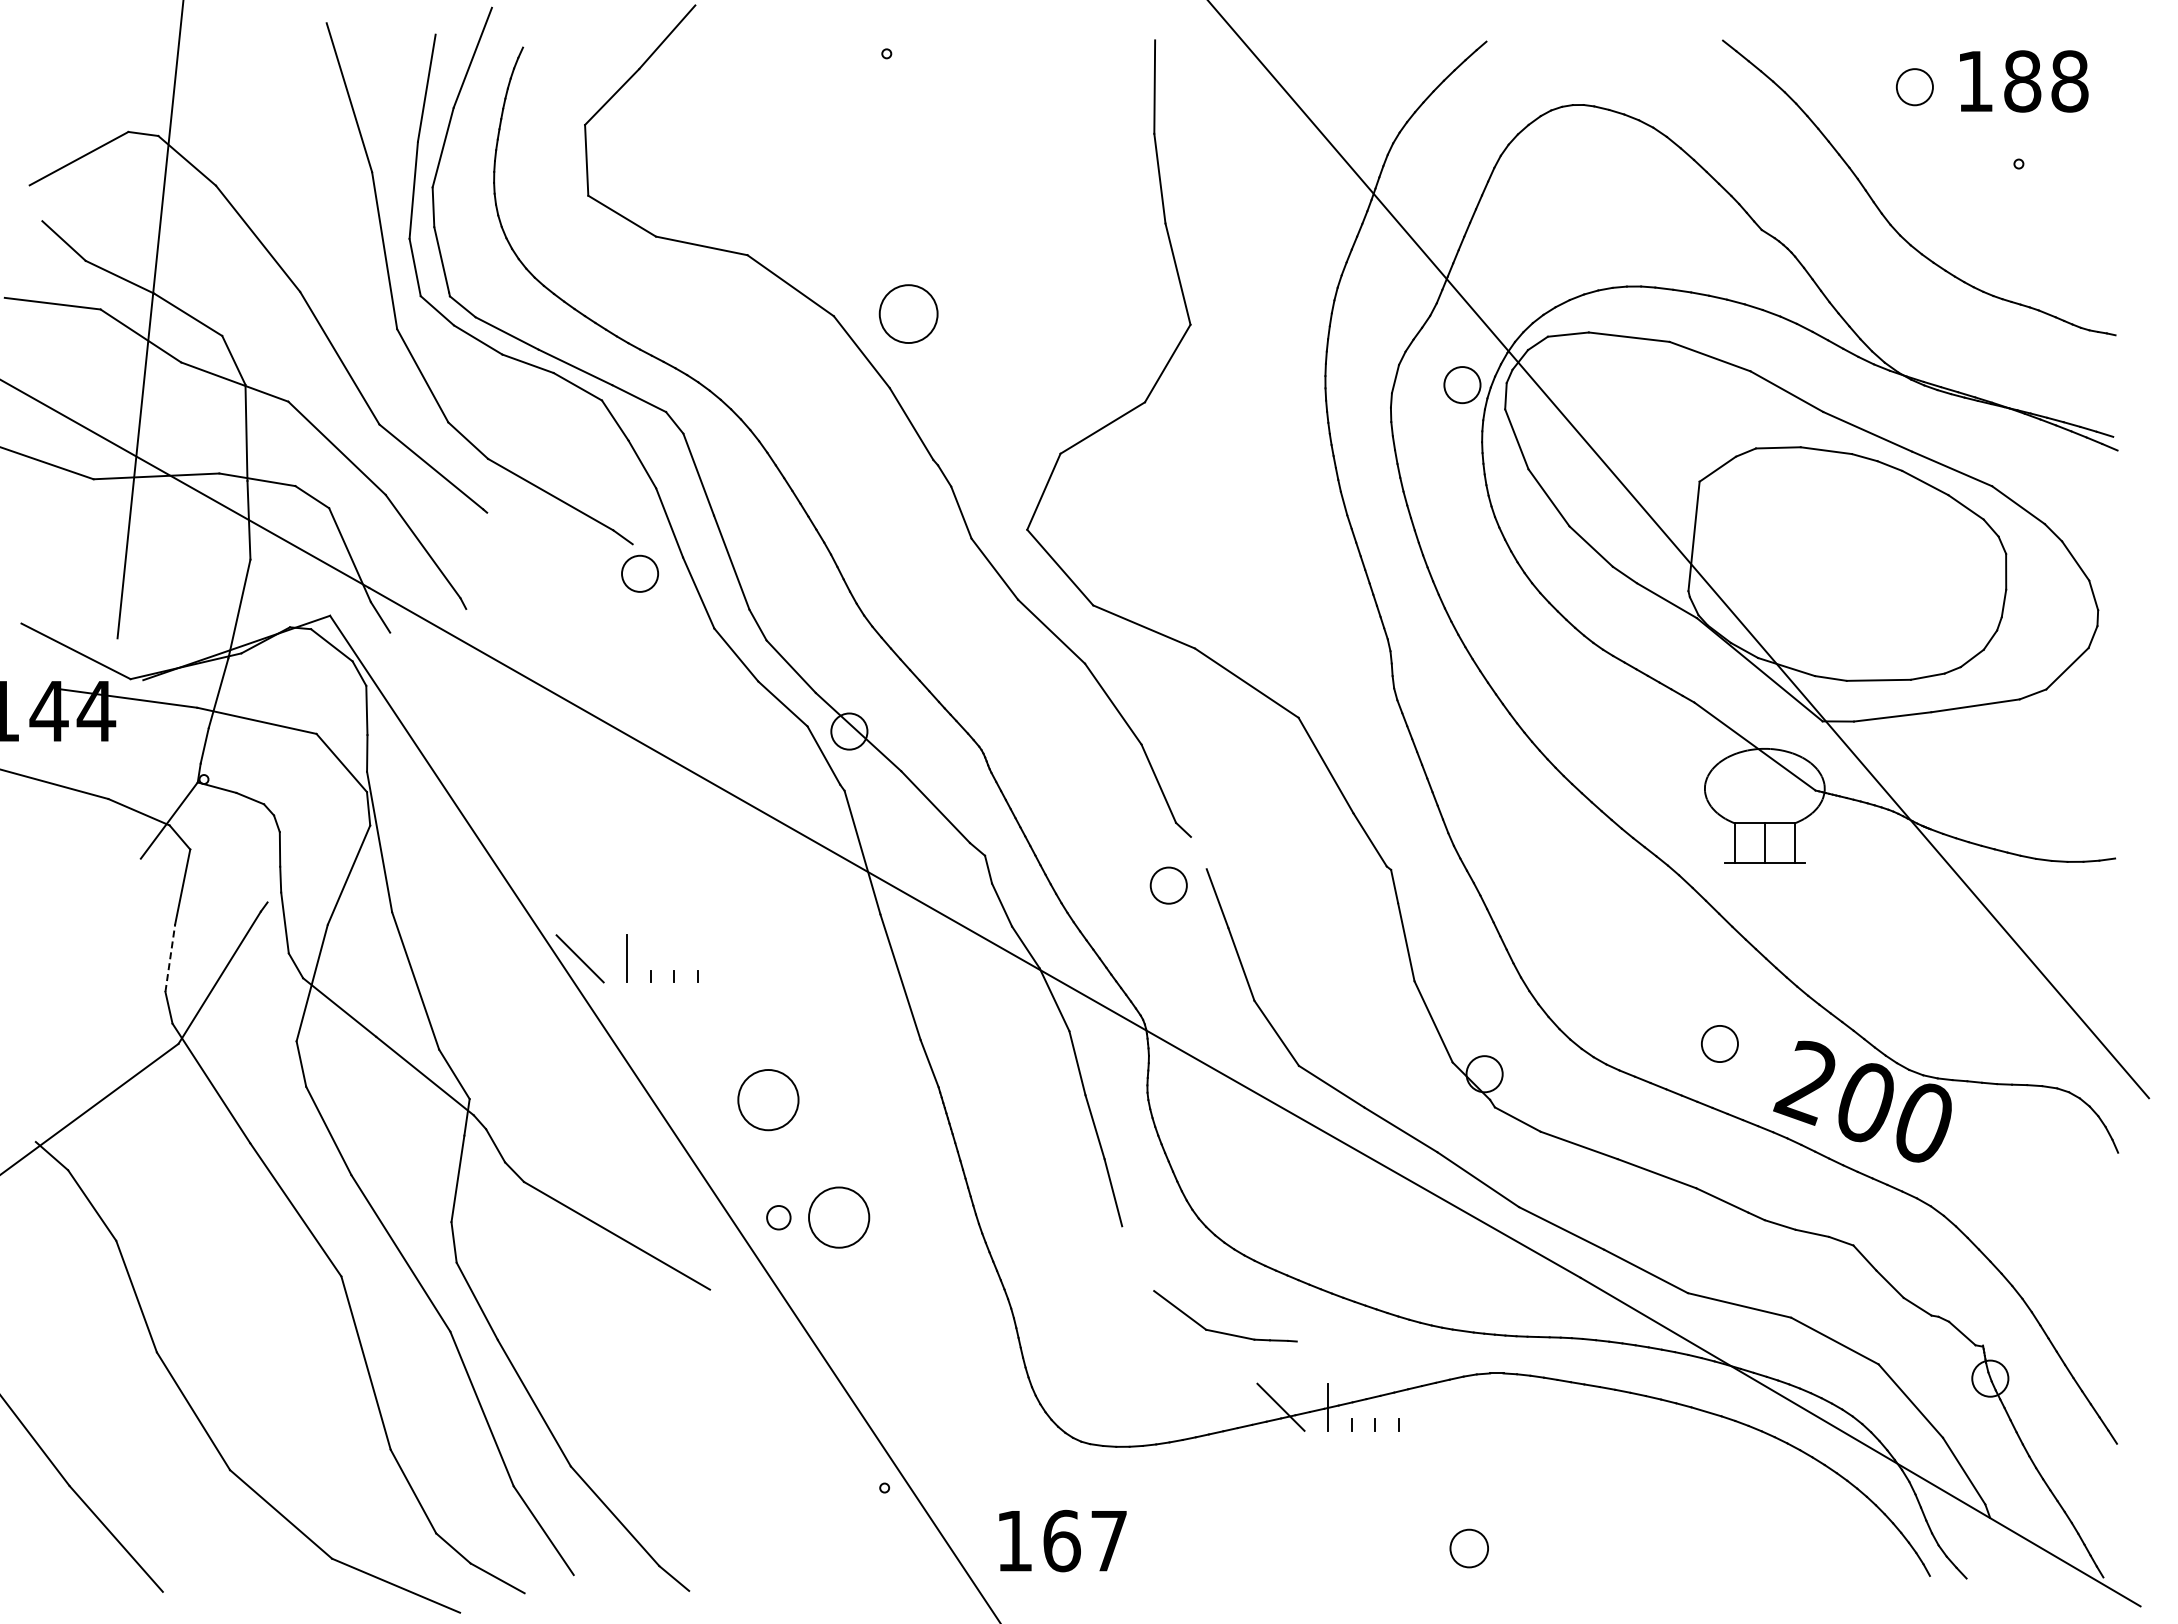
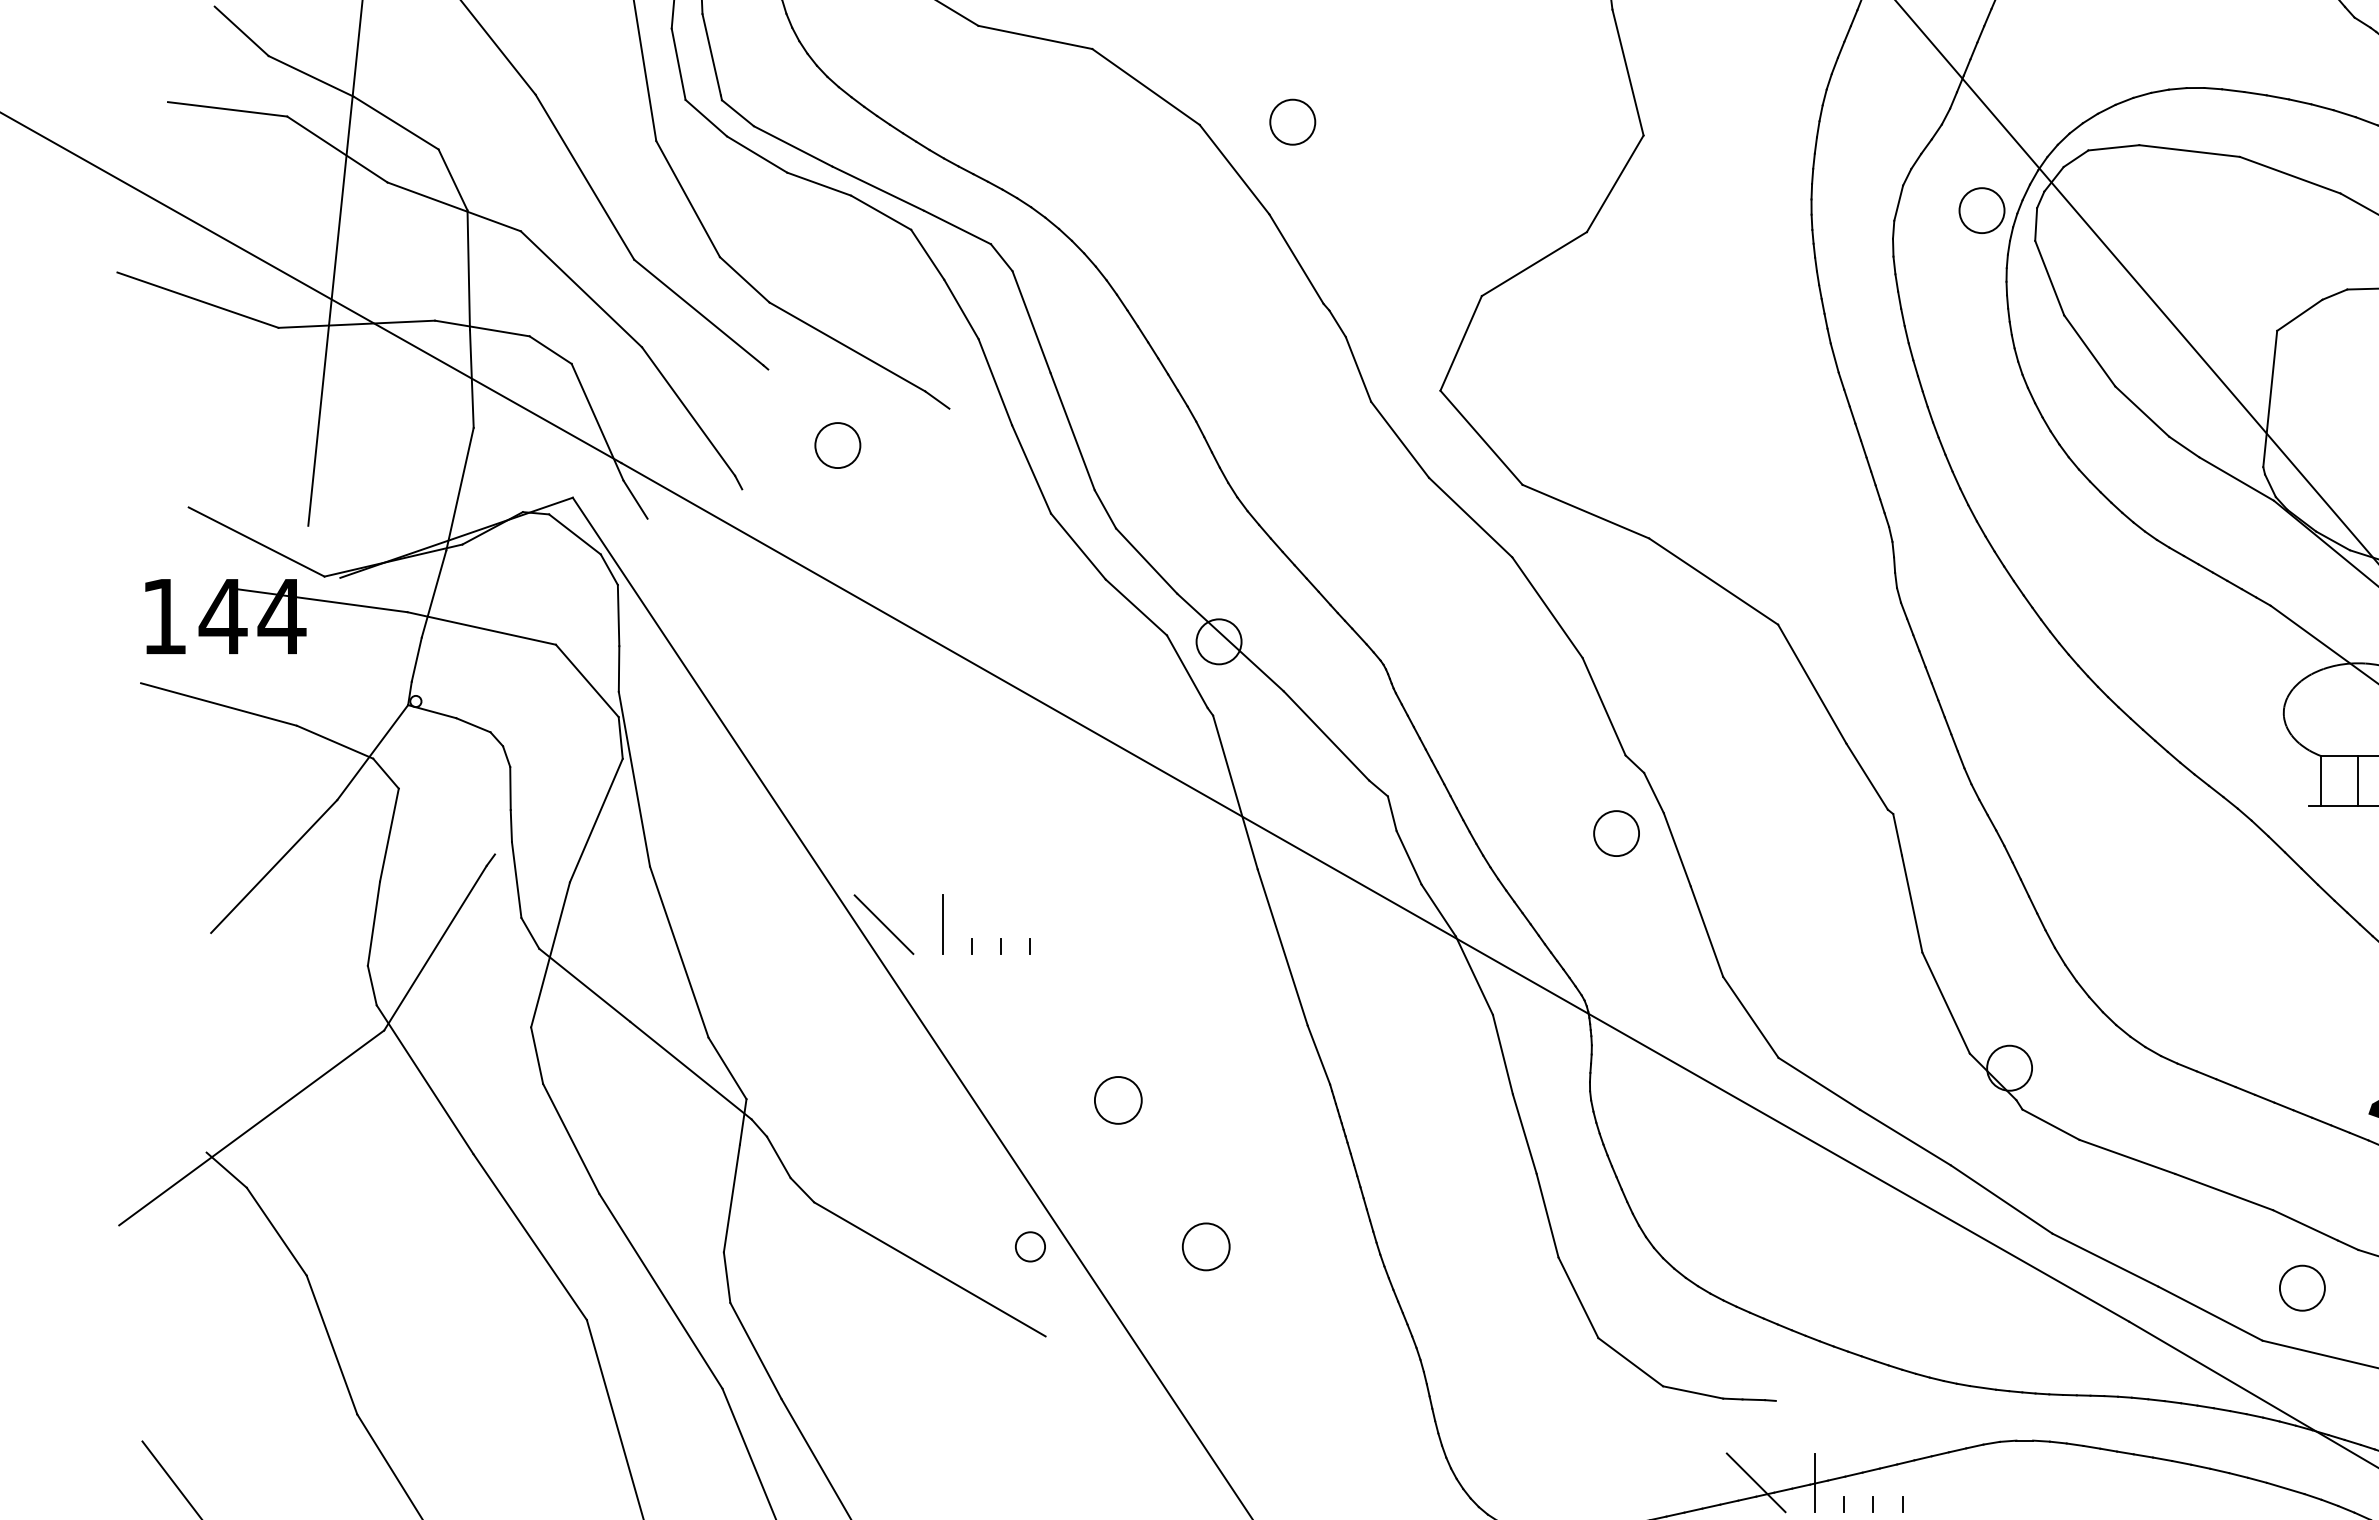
circle: (908, 313) -> (1292, 121), size x0.62
circle: (639, 573) -> (837, 445), moved
line: (1198, 852) -> (1653, 792), added
line: (89, 911) -> (273, 865), added
line: (170, 957) -> (374, 923), dashed -> solid
circle: (1719, 1043) -> (2301, 1287), moved
circle: (768, 1099) -> (1118, 1099), size x0.62
circle: (778, 1217) -> (1030, 1246), moved
circle: (838, 1217) -> (1205, 1246), size x0.62
line: (1138, 1258) -> (1578, 1297), added

